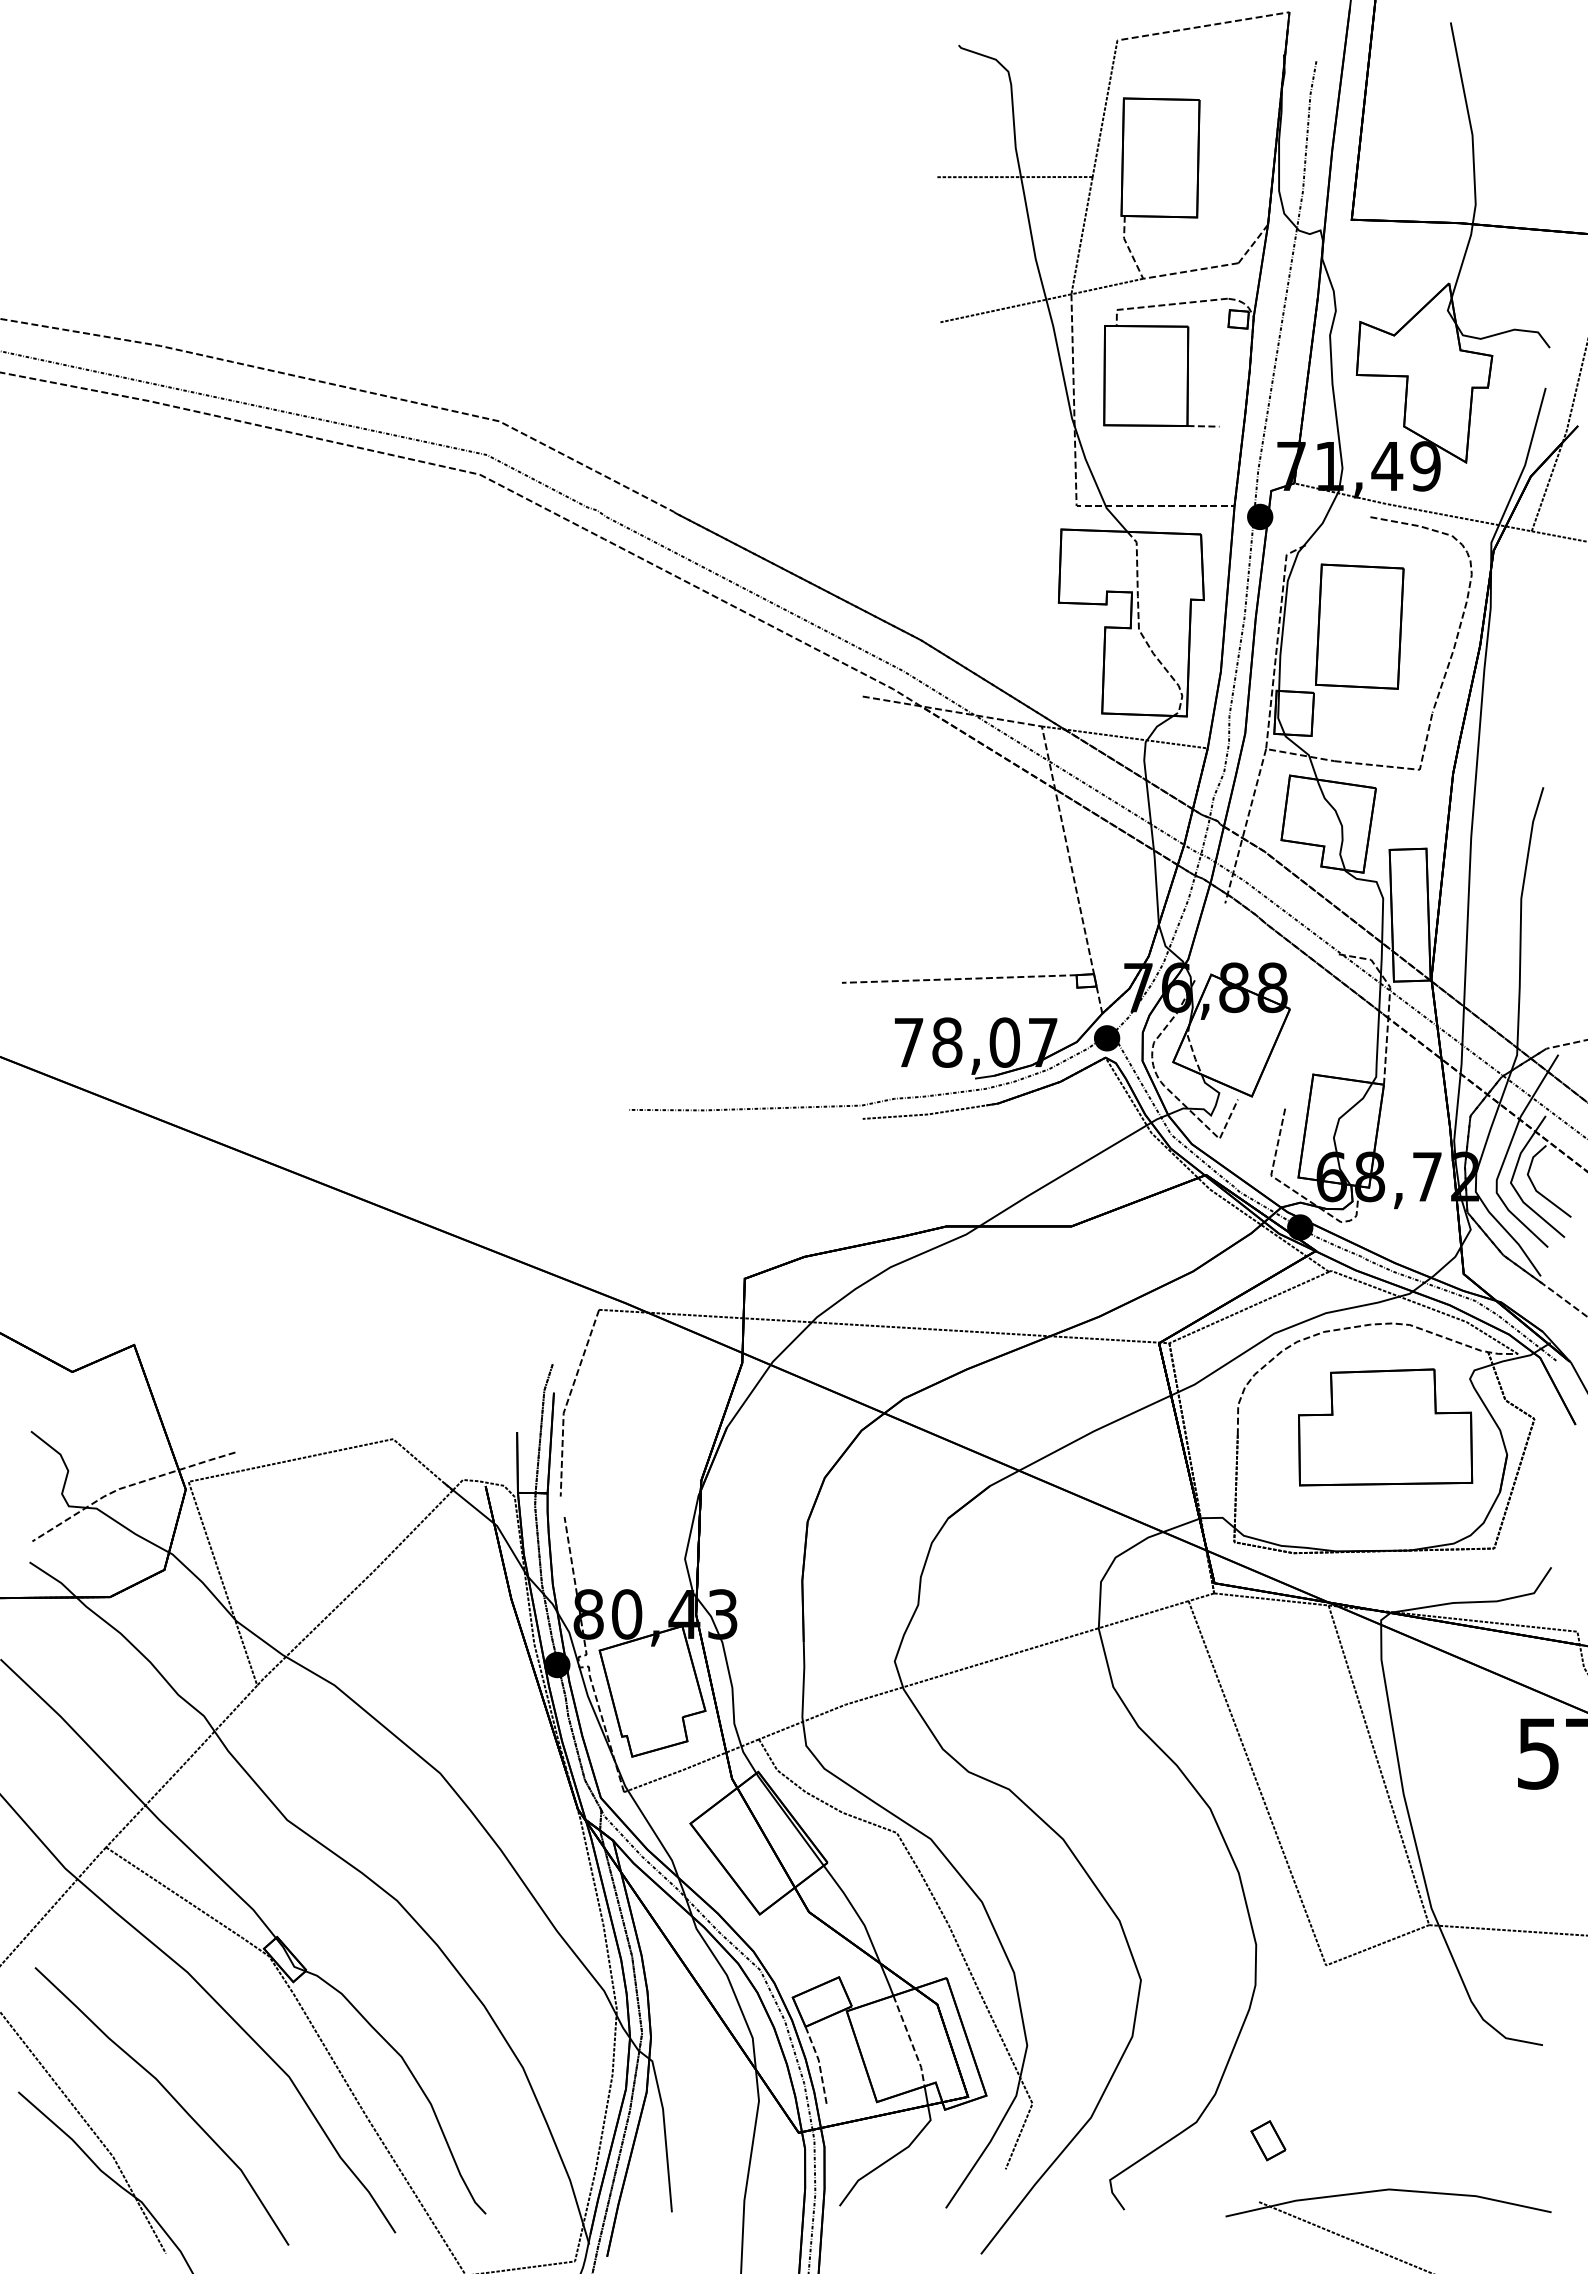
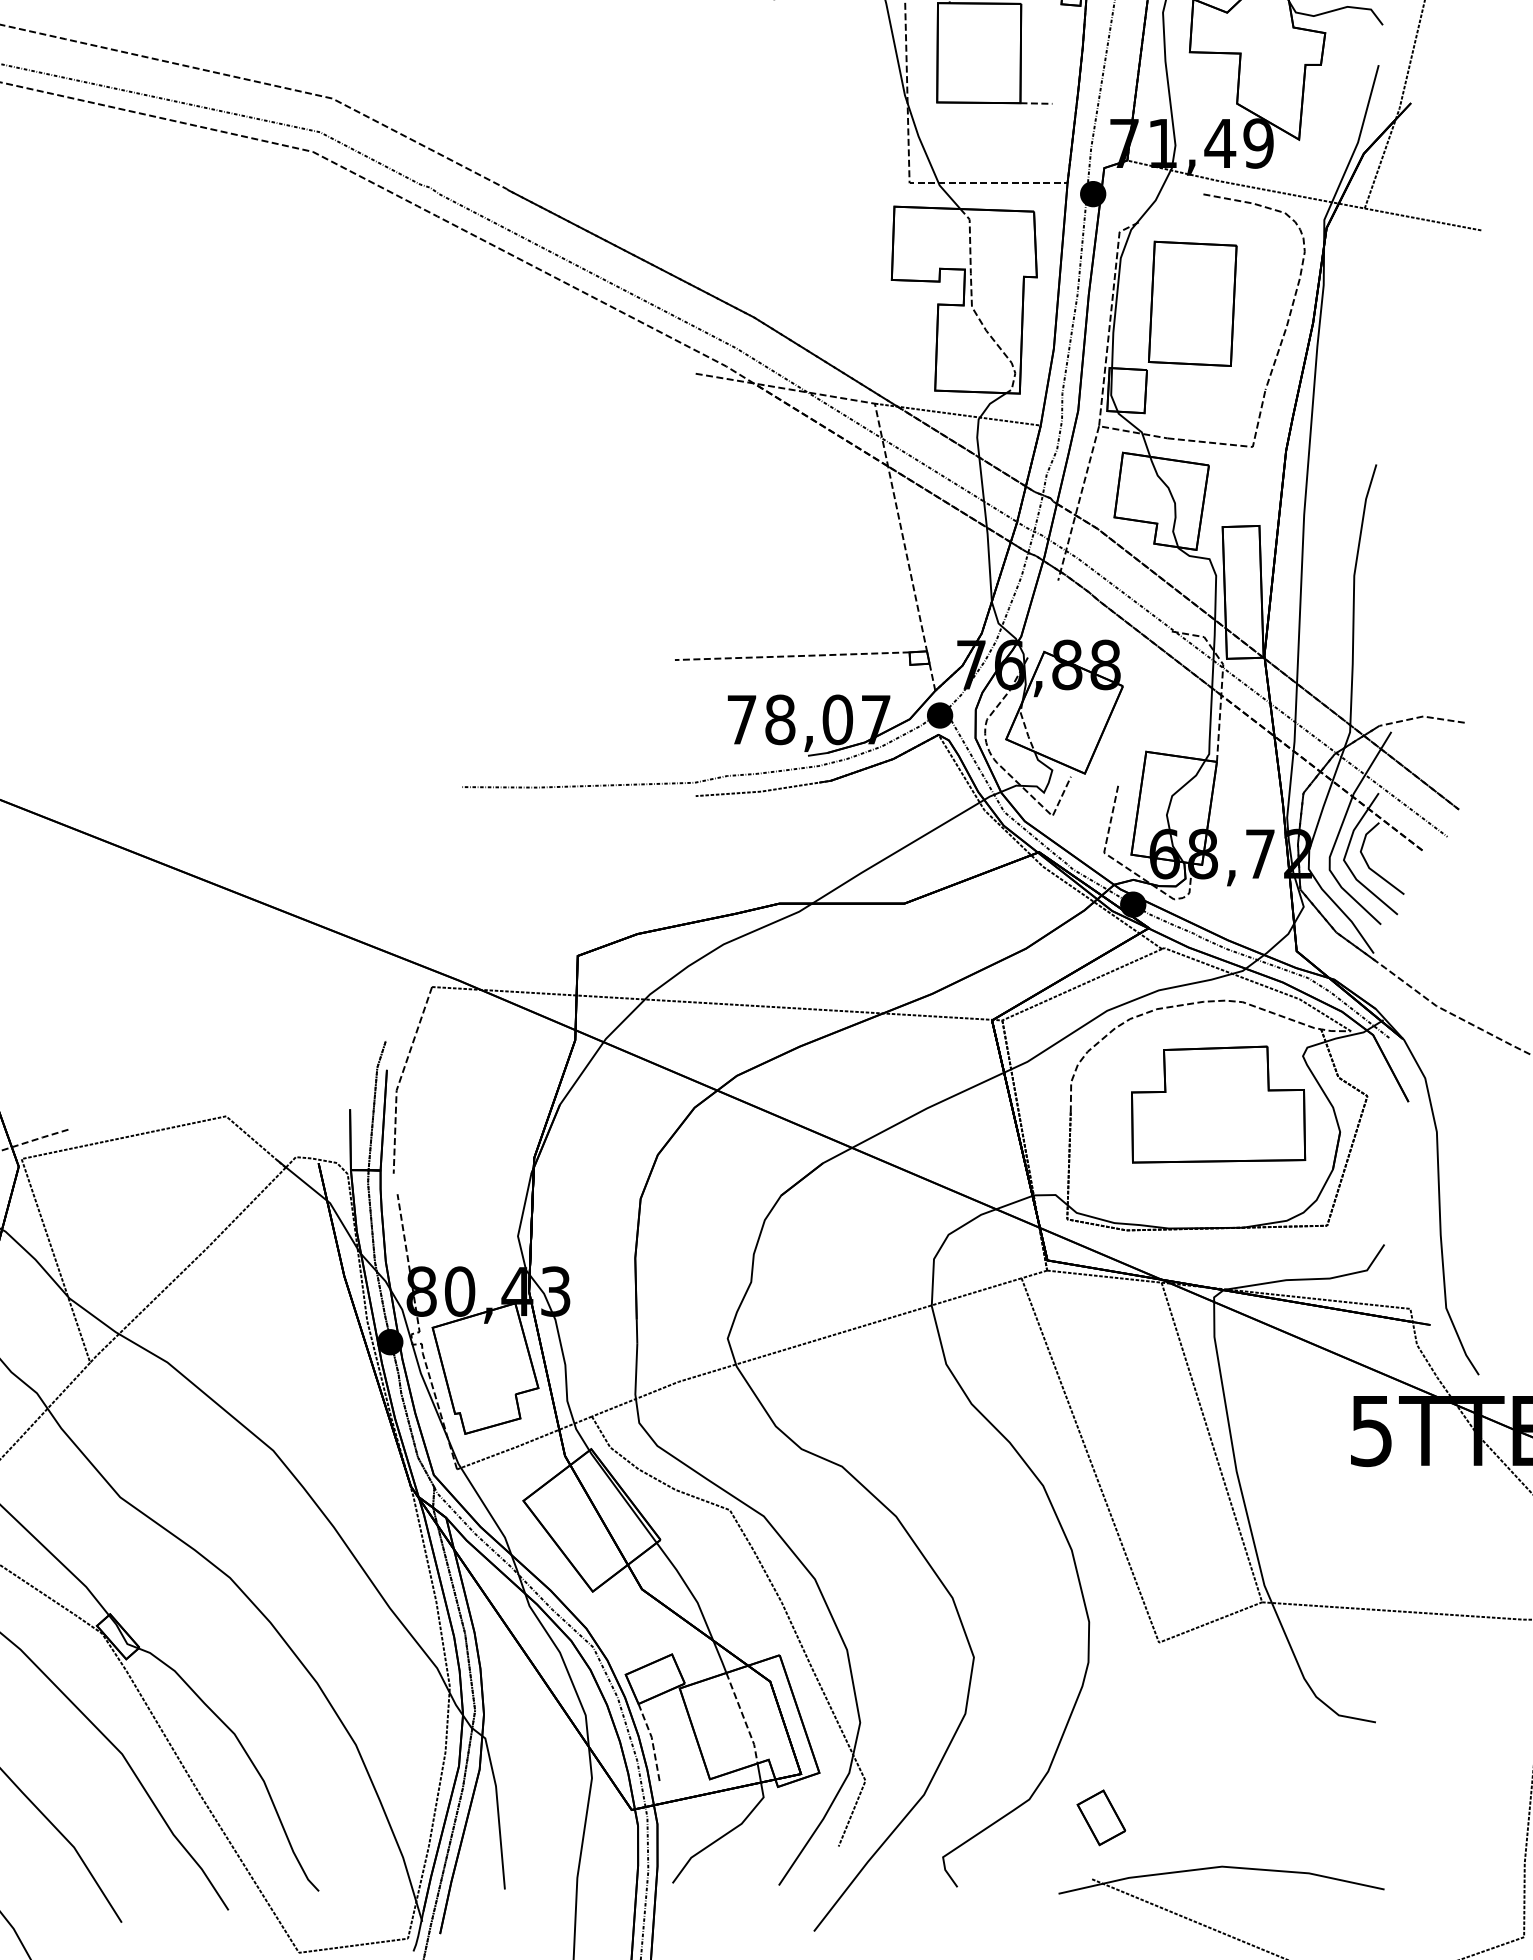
part: (1268, 2140) -> (1101, 1817), size x1.4

